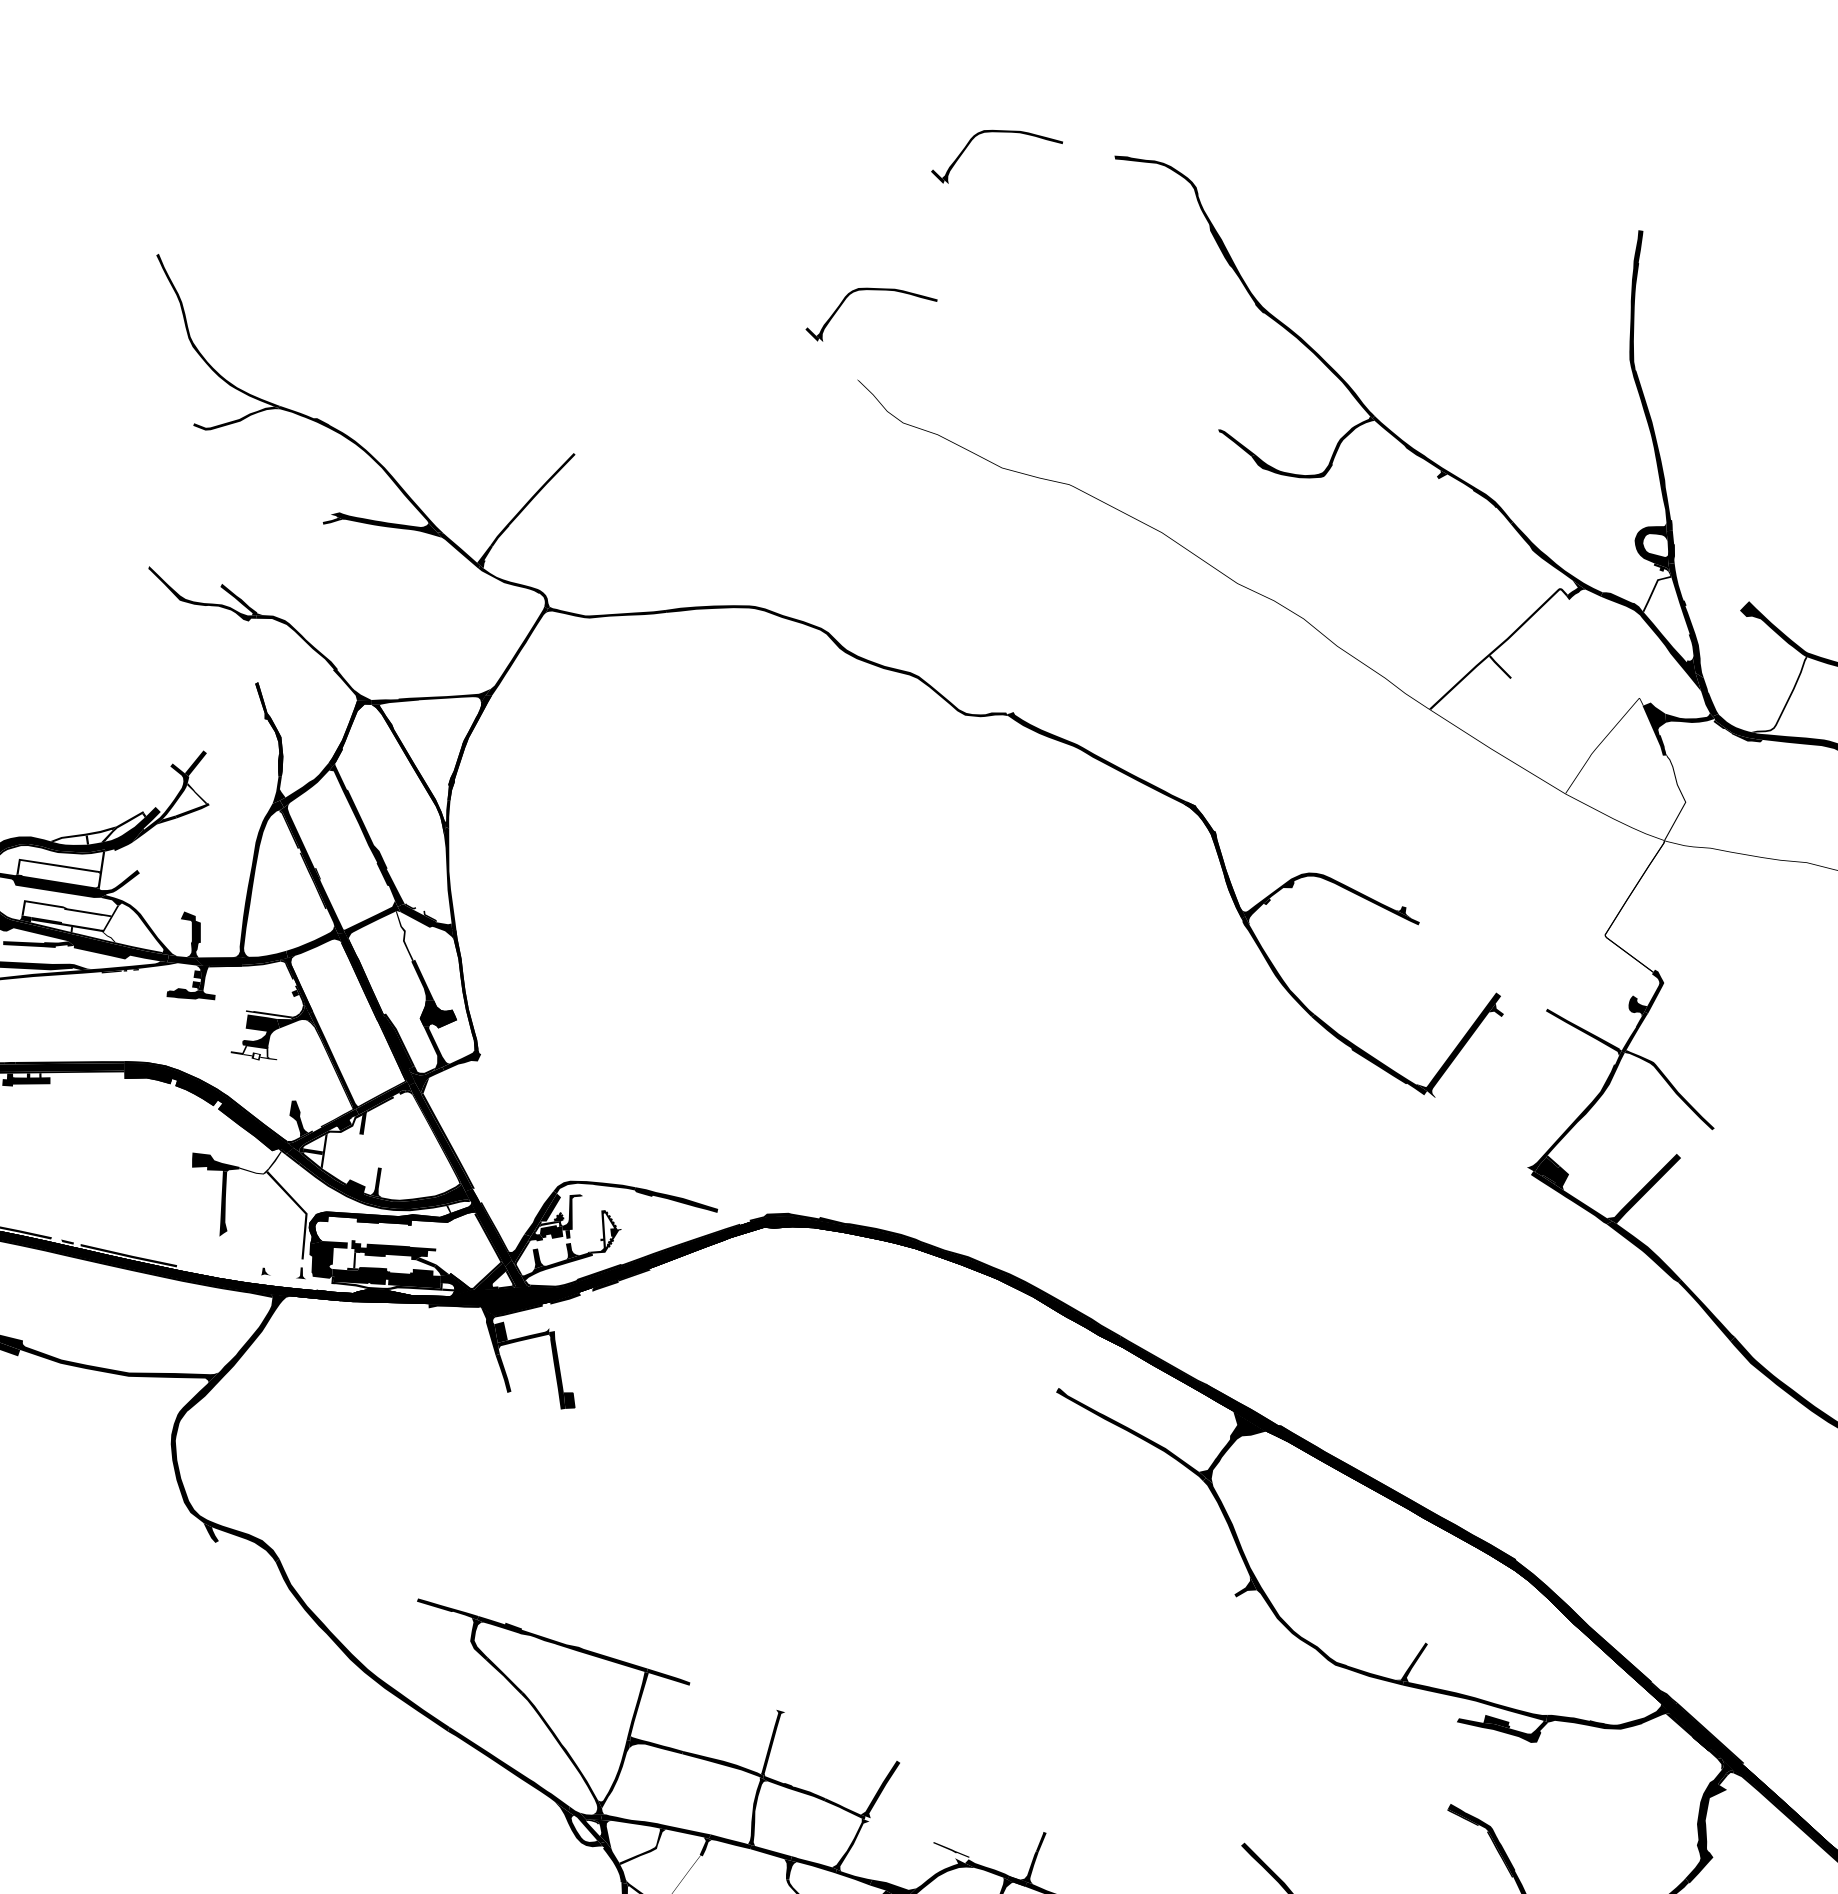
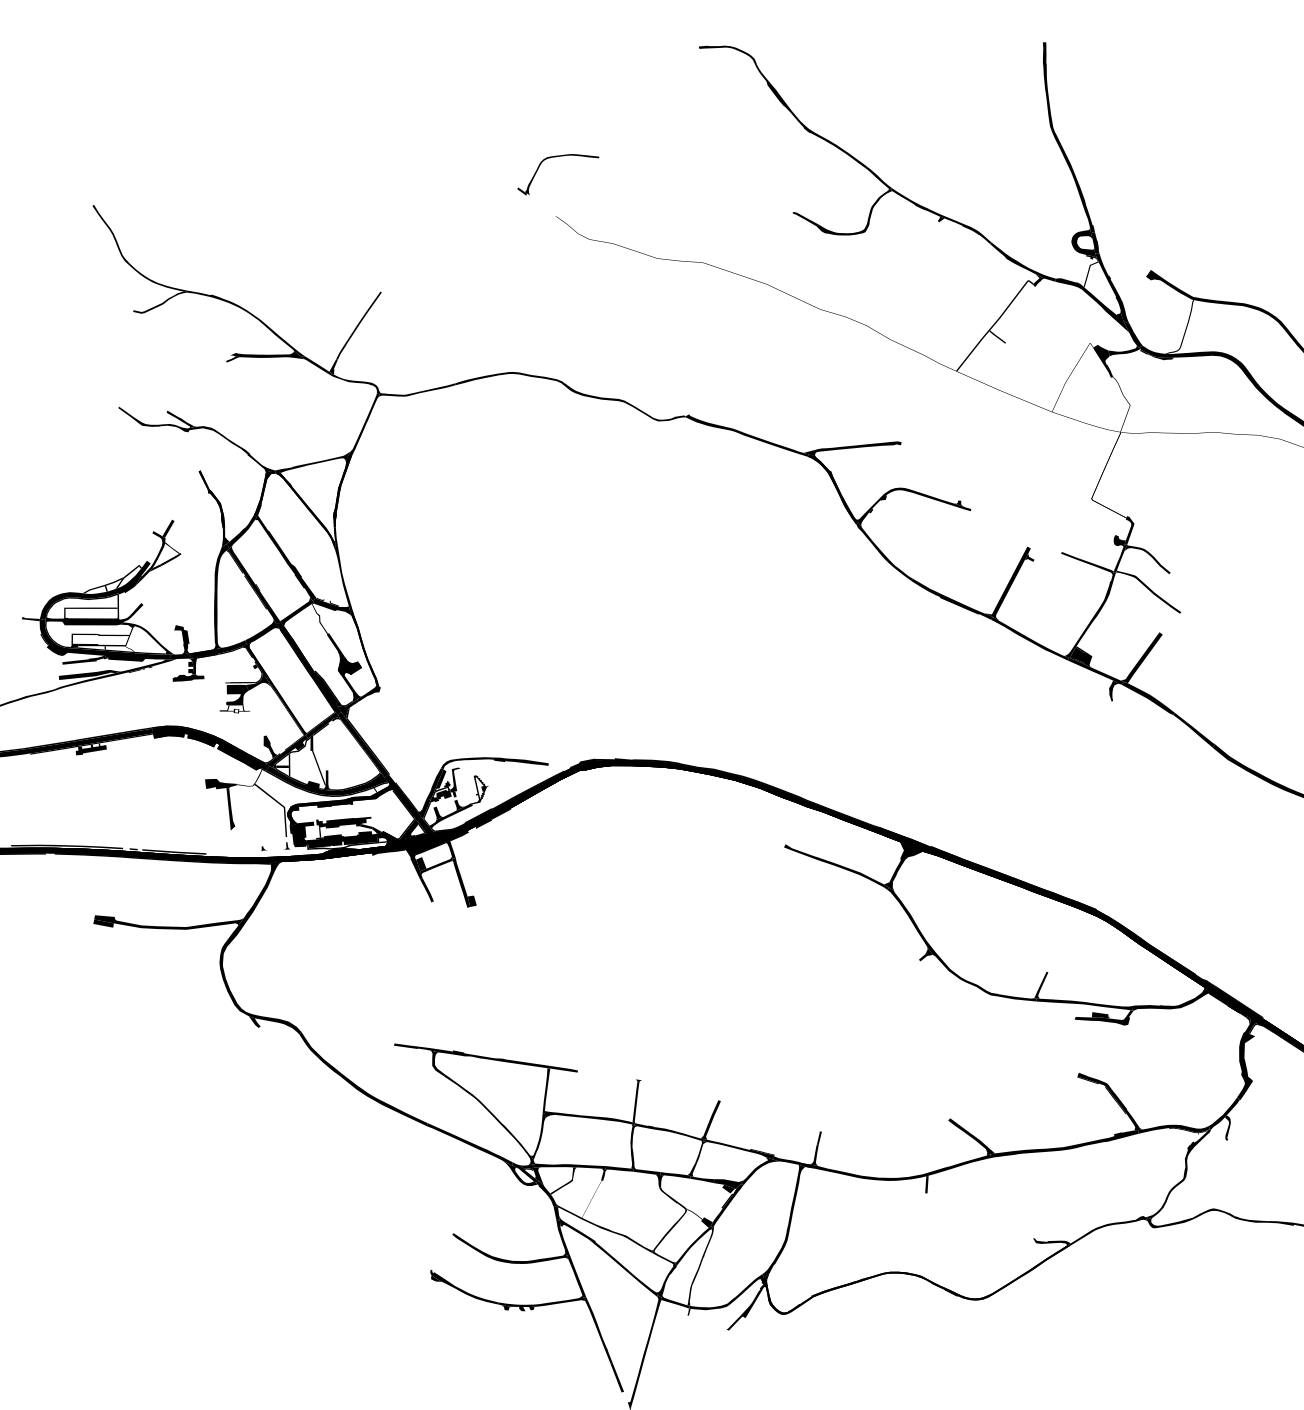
part: (998, 132) -> (621, 43), removed
fill: (1253, 802) -> (852, 448), added
fill: (1675, 1040) -> (1147, 559), added
fill: (1479, 1132) -> (1030, 638), added
fill: (367, 1162) -> (318, 768), added
fill: (1594, 1231) -> (1114, 690), added
fill: (549, 1313) -> (450, 847), added
fill: (915, 1840) -> (738, 1149), added

